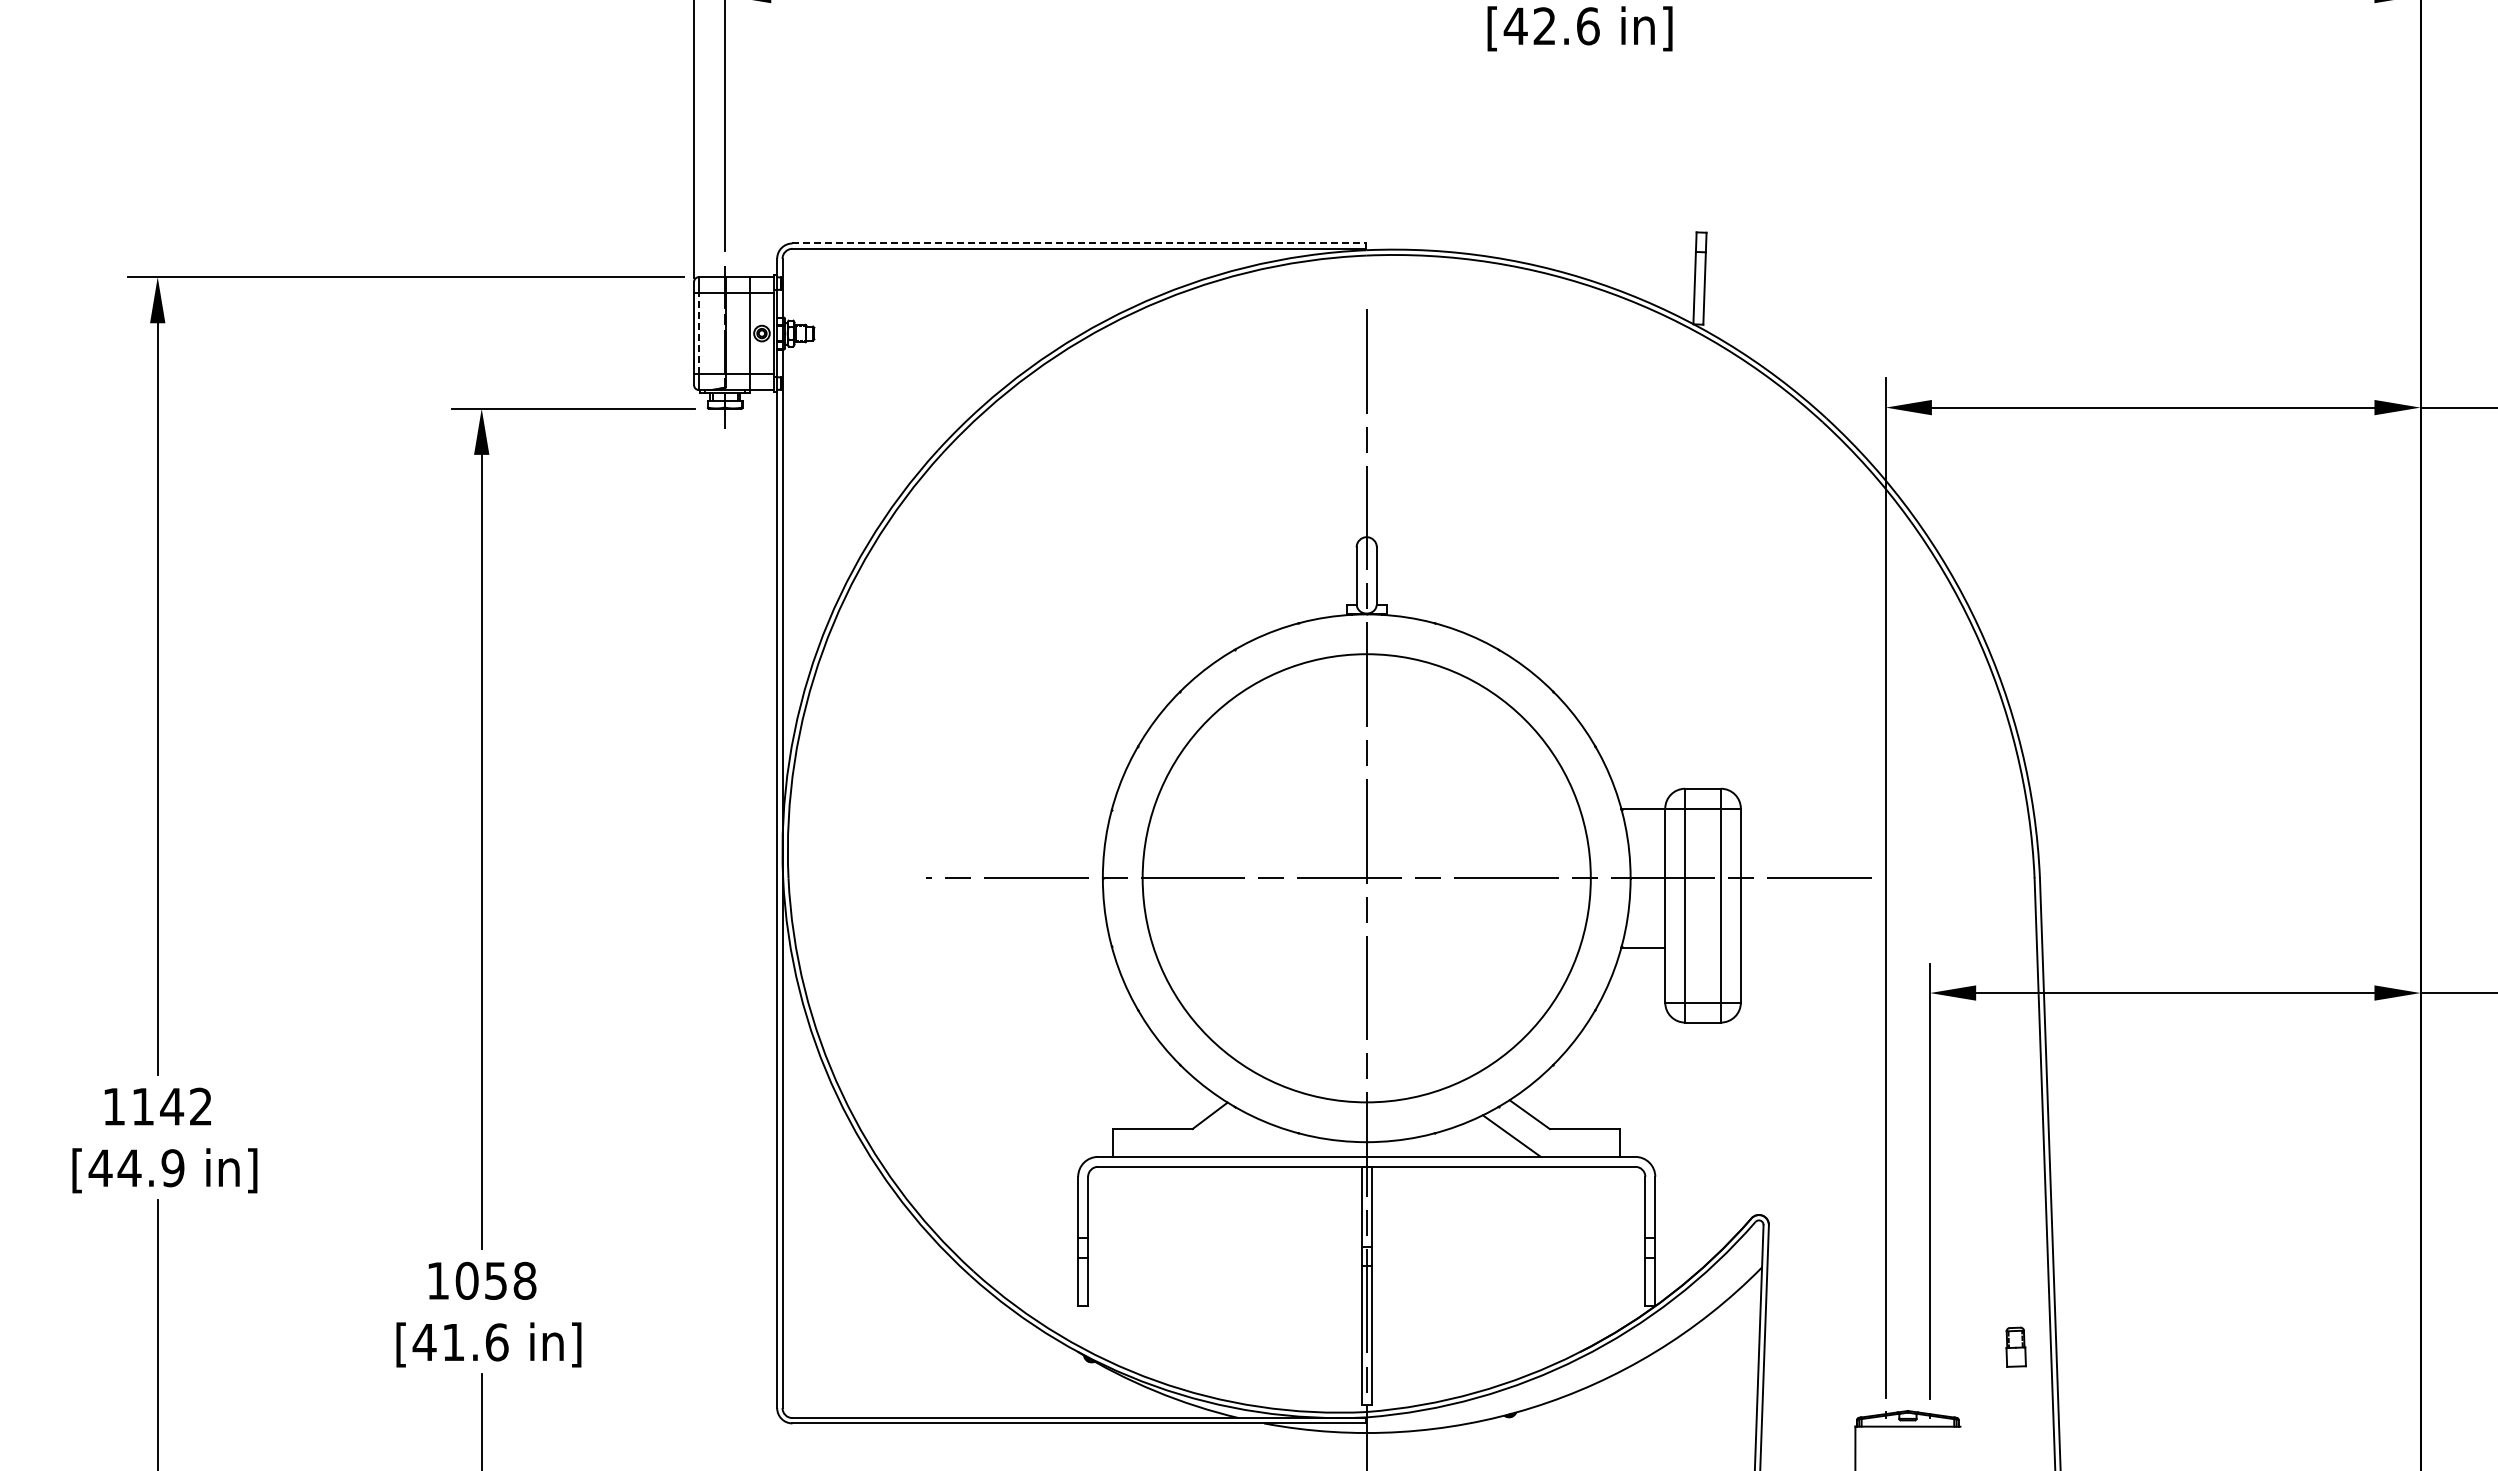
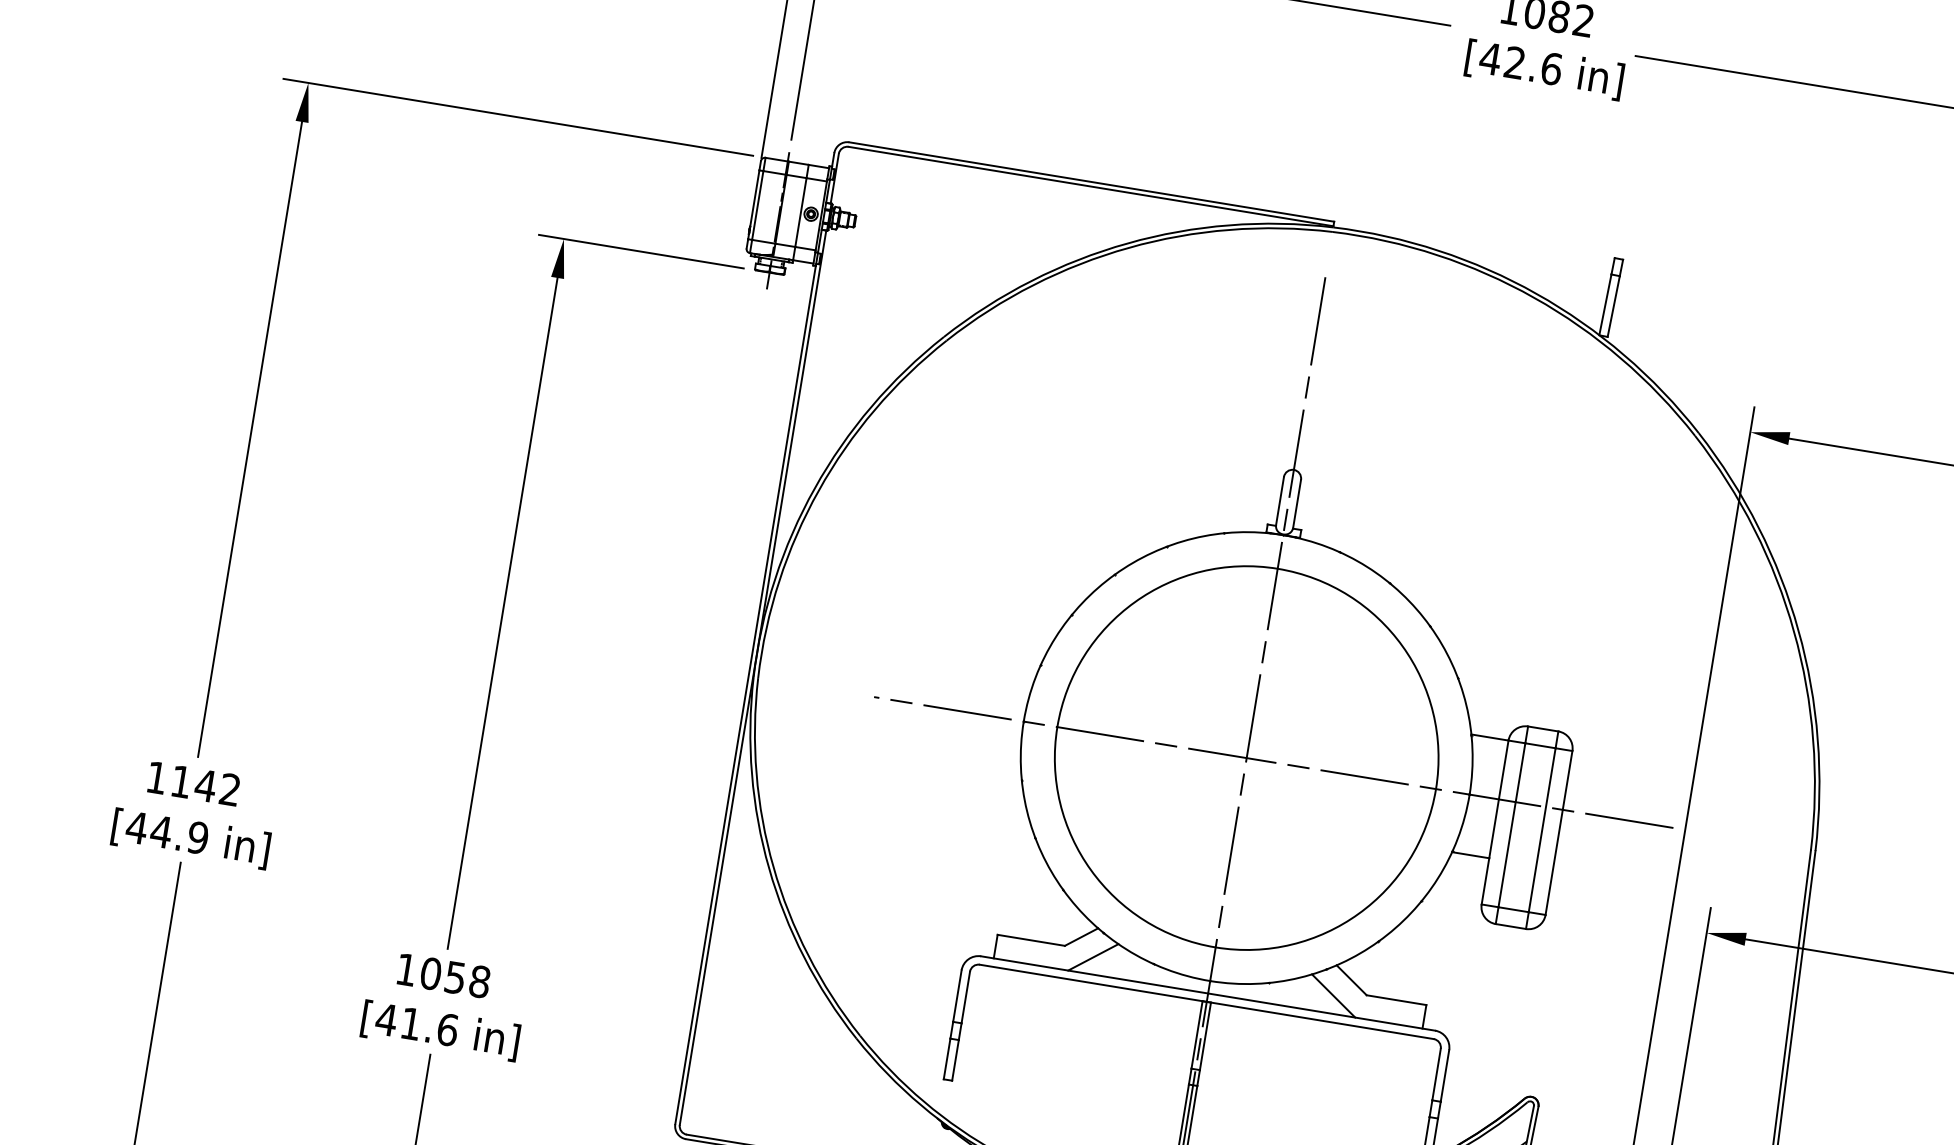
line: (1079, 243) -> (1091, 182), dashed -> solid
line: (698, 333) -> (757, 205), dashed -> solid
line: (1227, 1136) -> (1093, 956), added

